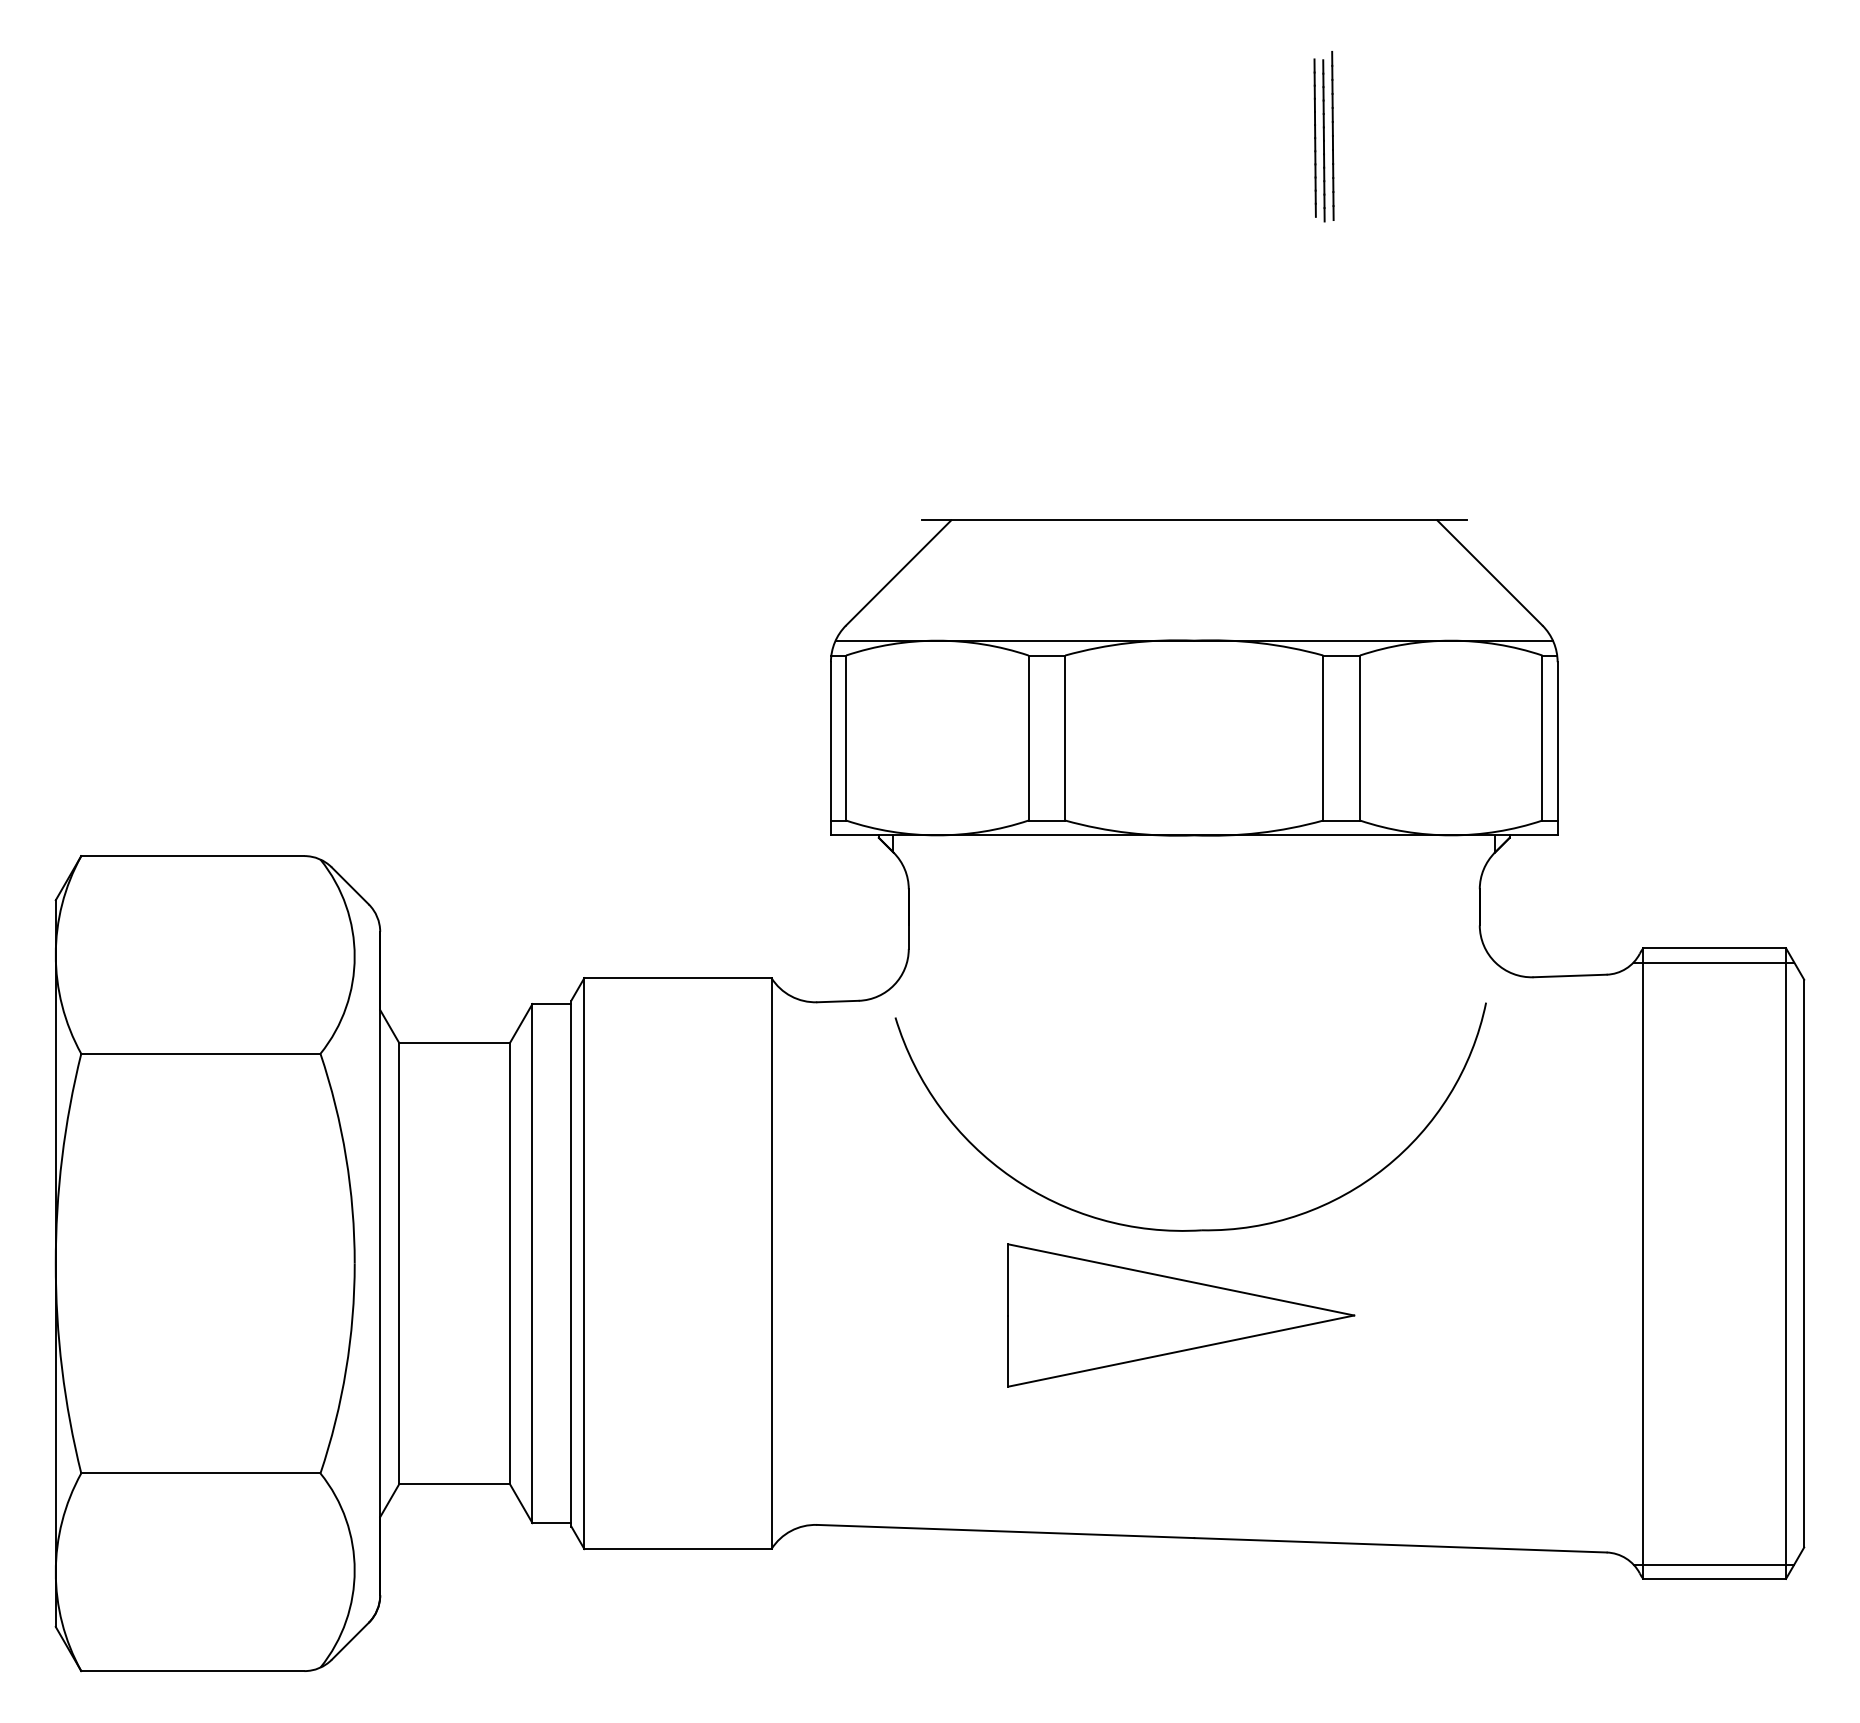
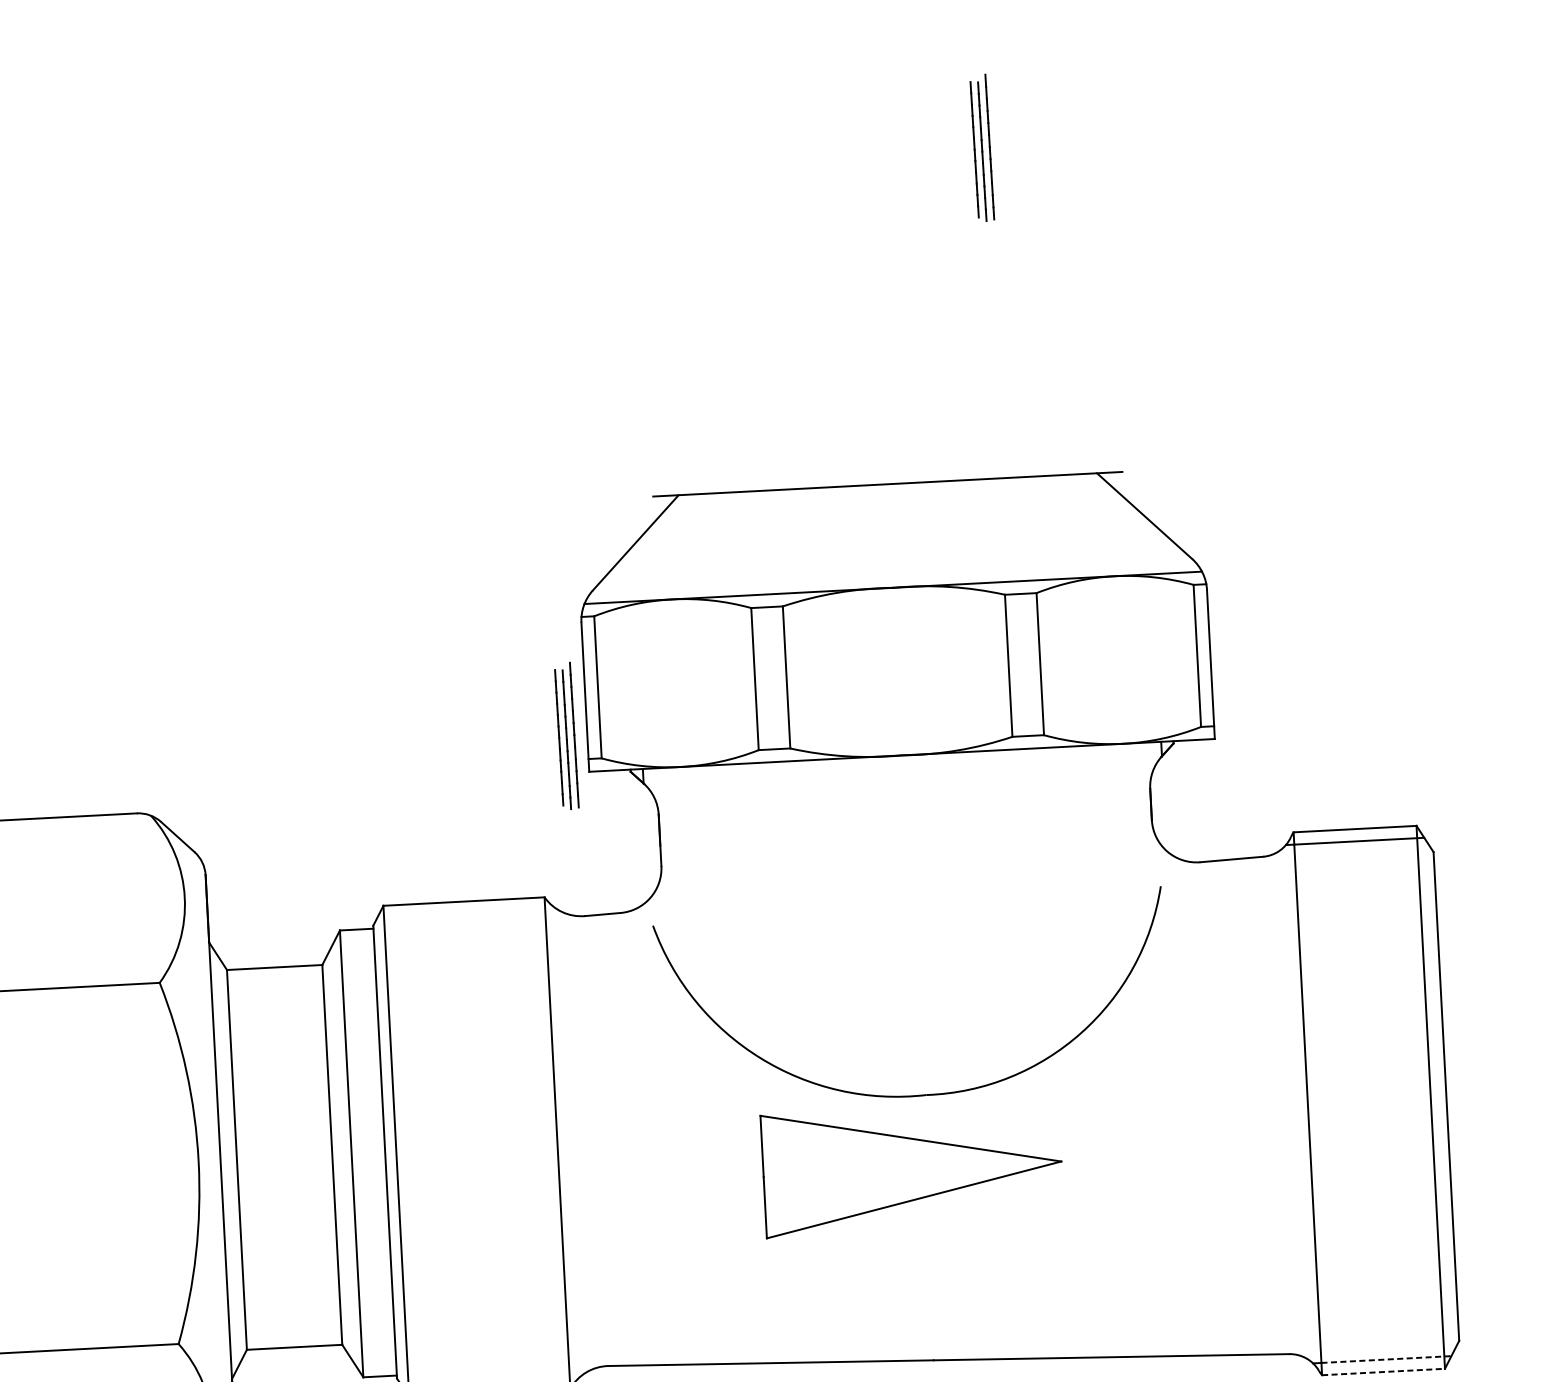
part: (806, 792) -> (566, 736), added
line: (1719, 1564) -> (1387, 1359), solid -> dashed
line: (1715, 1578) -> (1384, 1371), solid -> dashed

